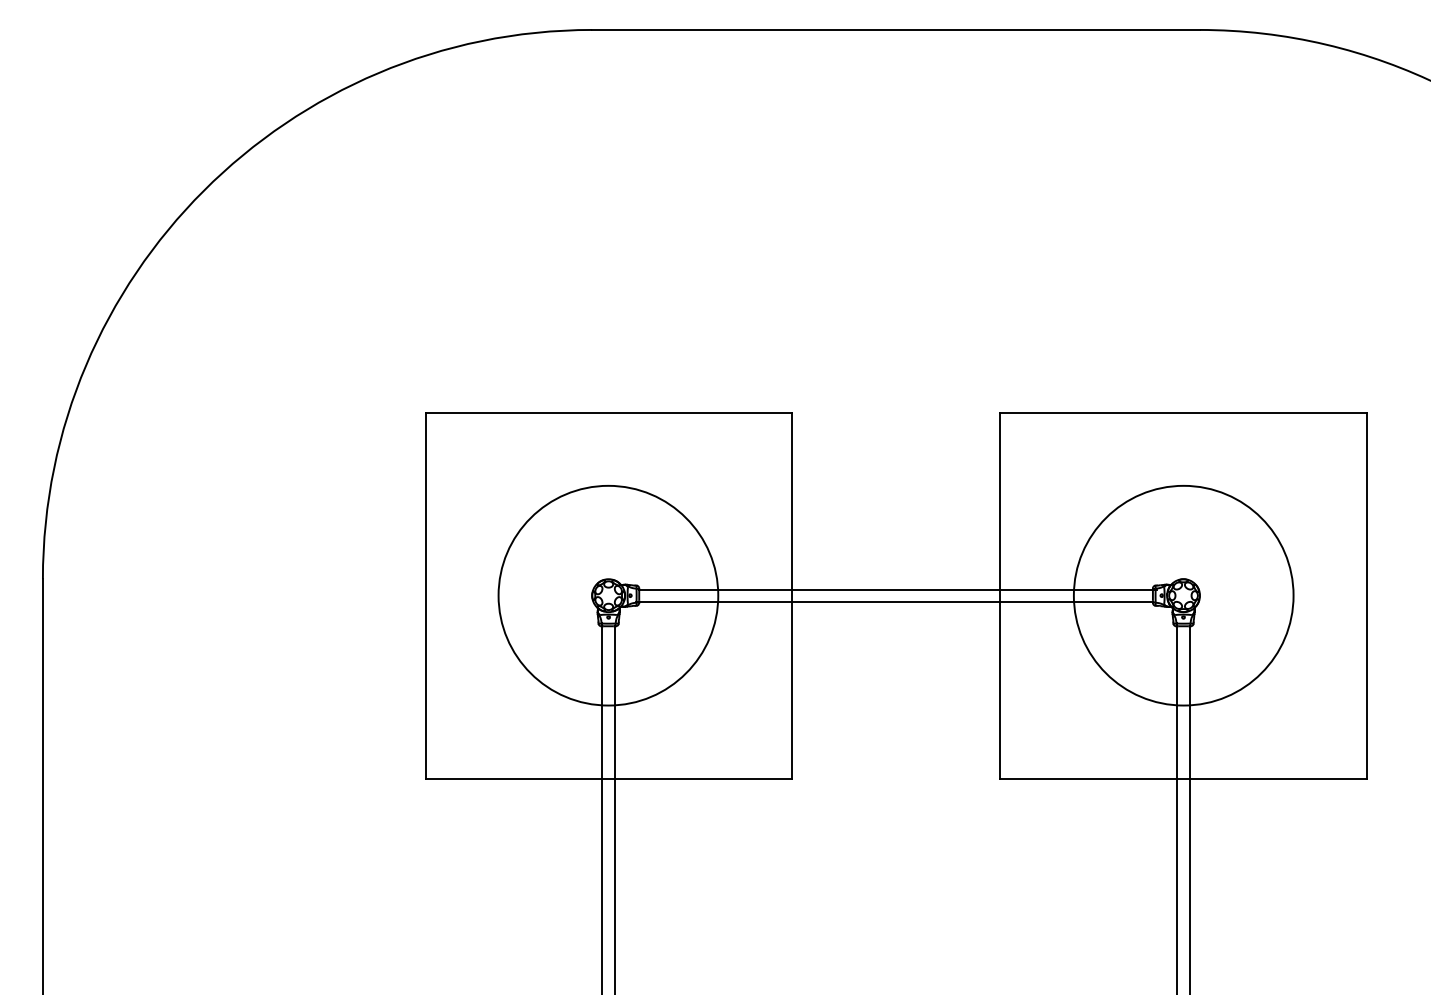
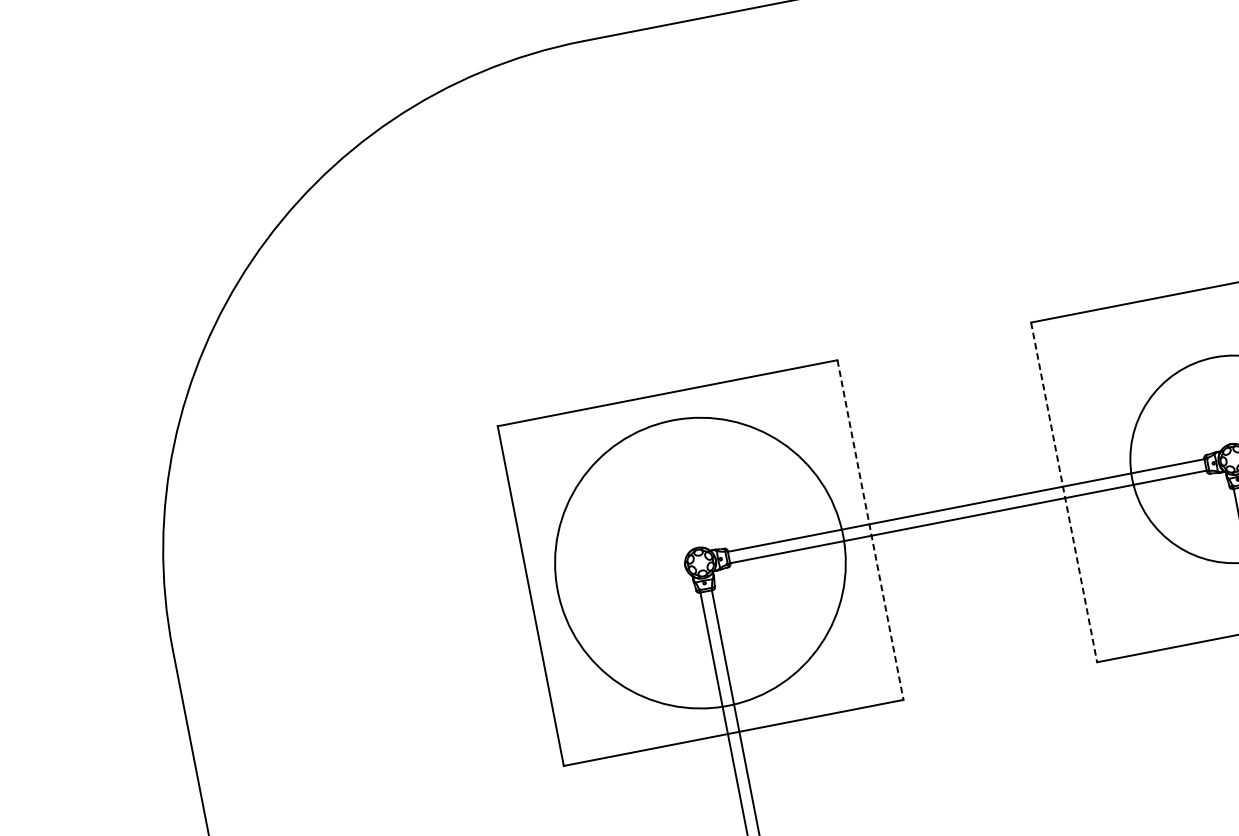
circle: (608, 595) -> (700, 562), size x1.4
line: (791, 596) -> (870, 530), solid -> dashed
line: (1000, 596) -> (1064, 493), solid -> dashed

